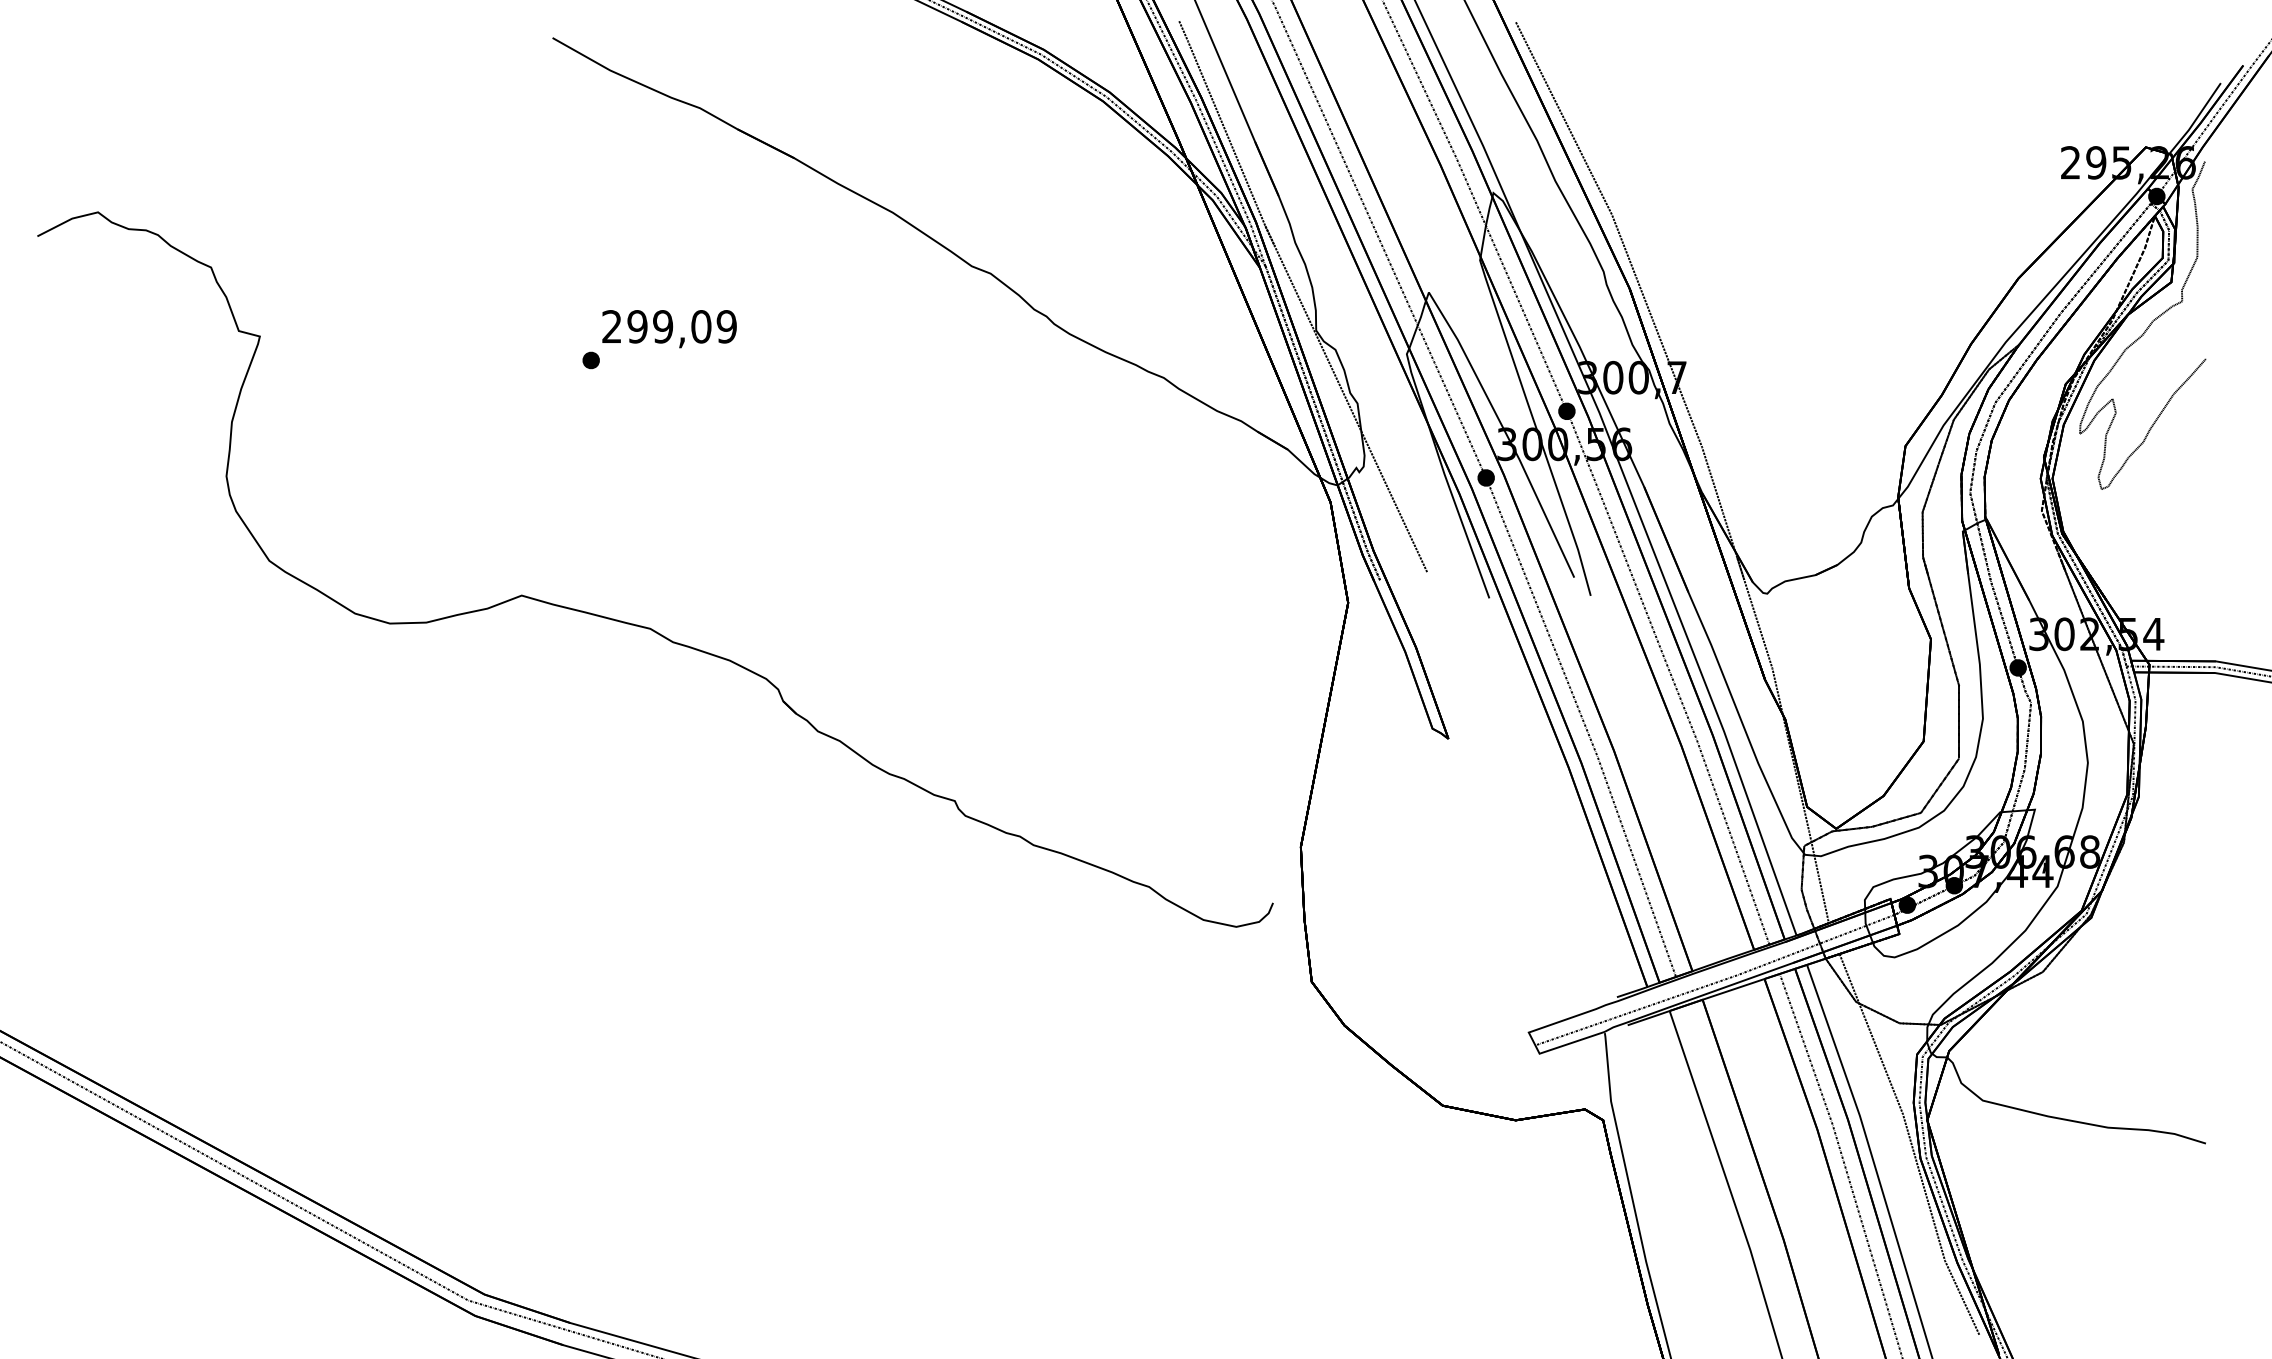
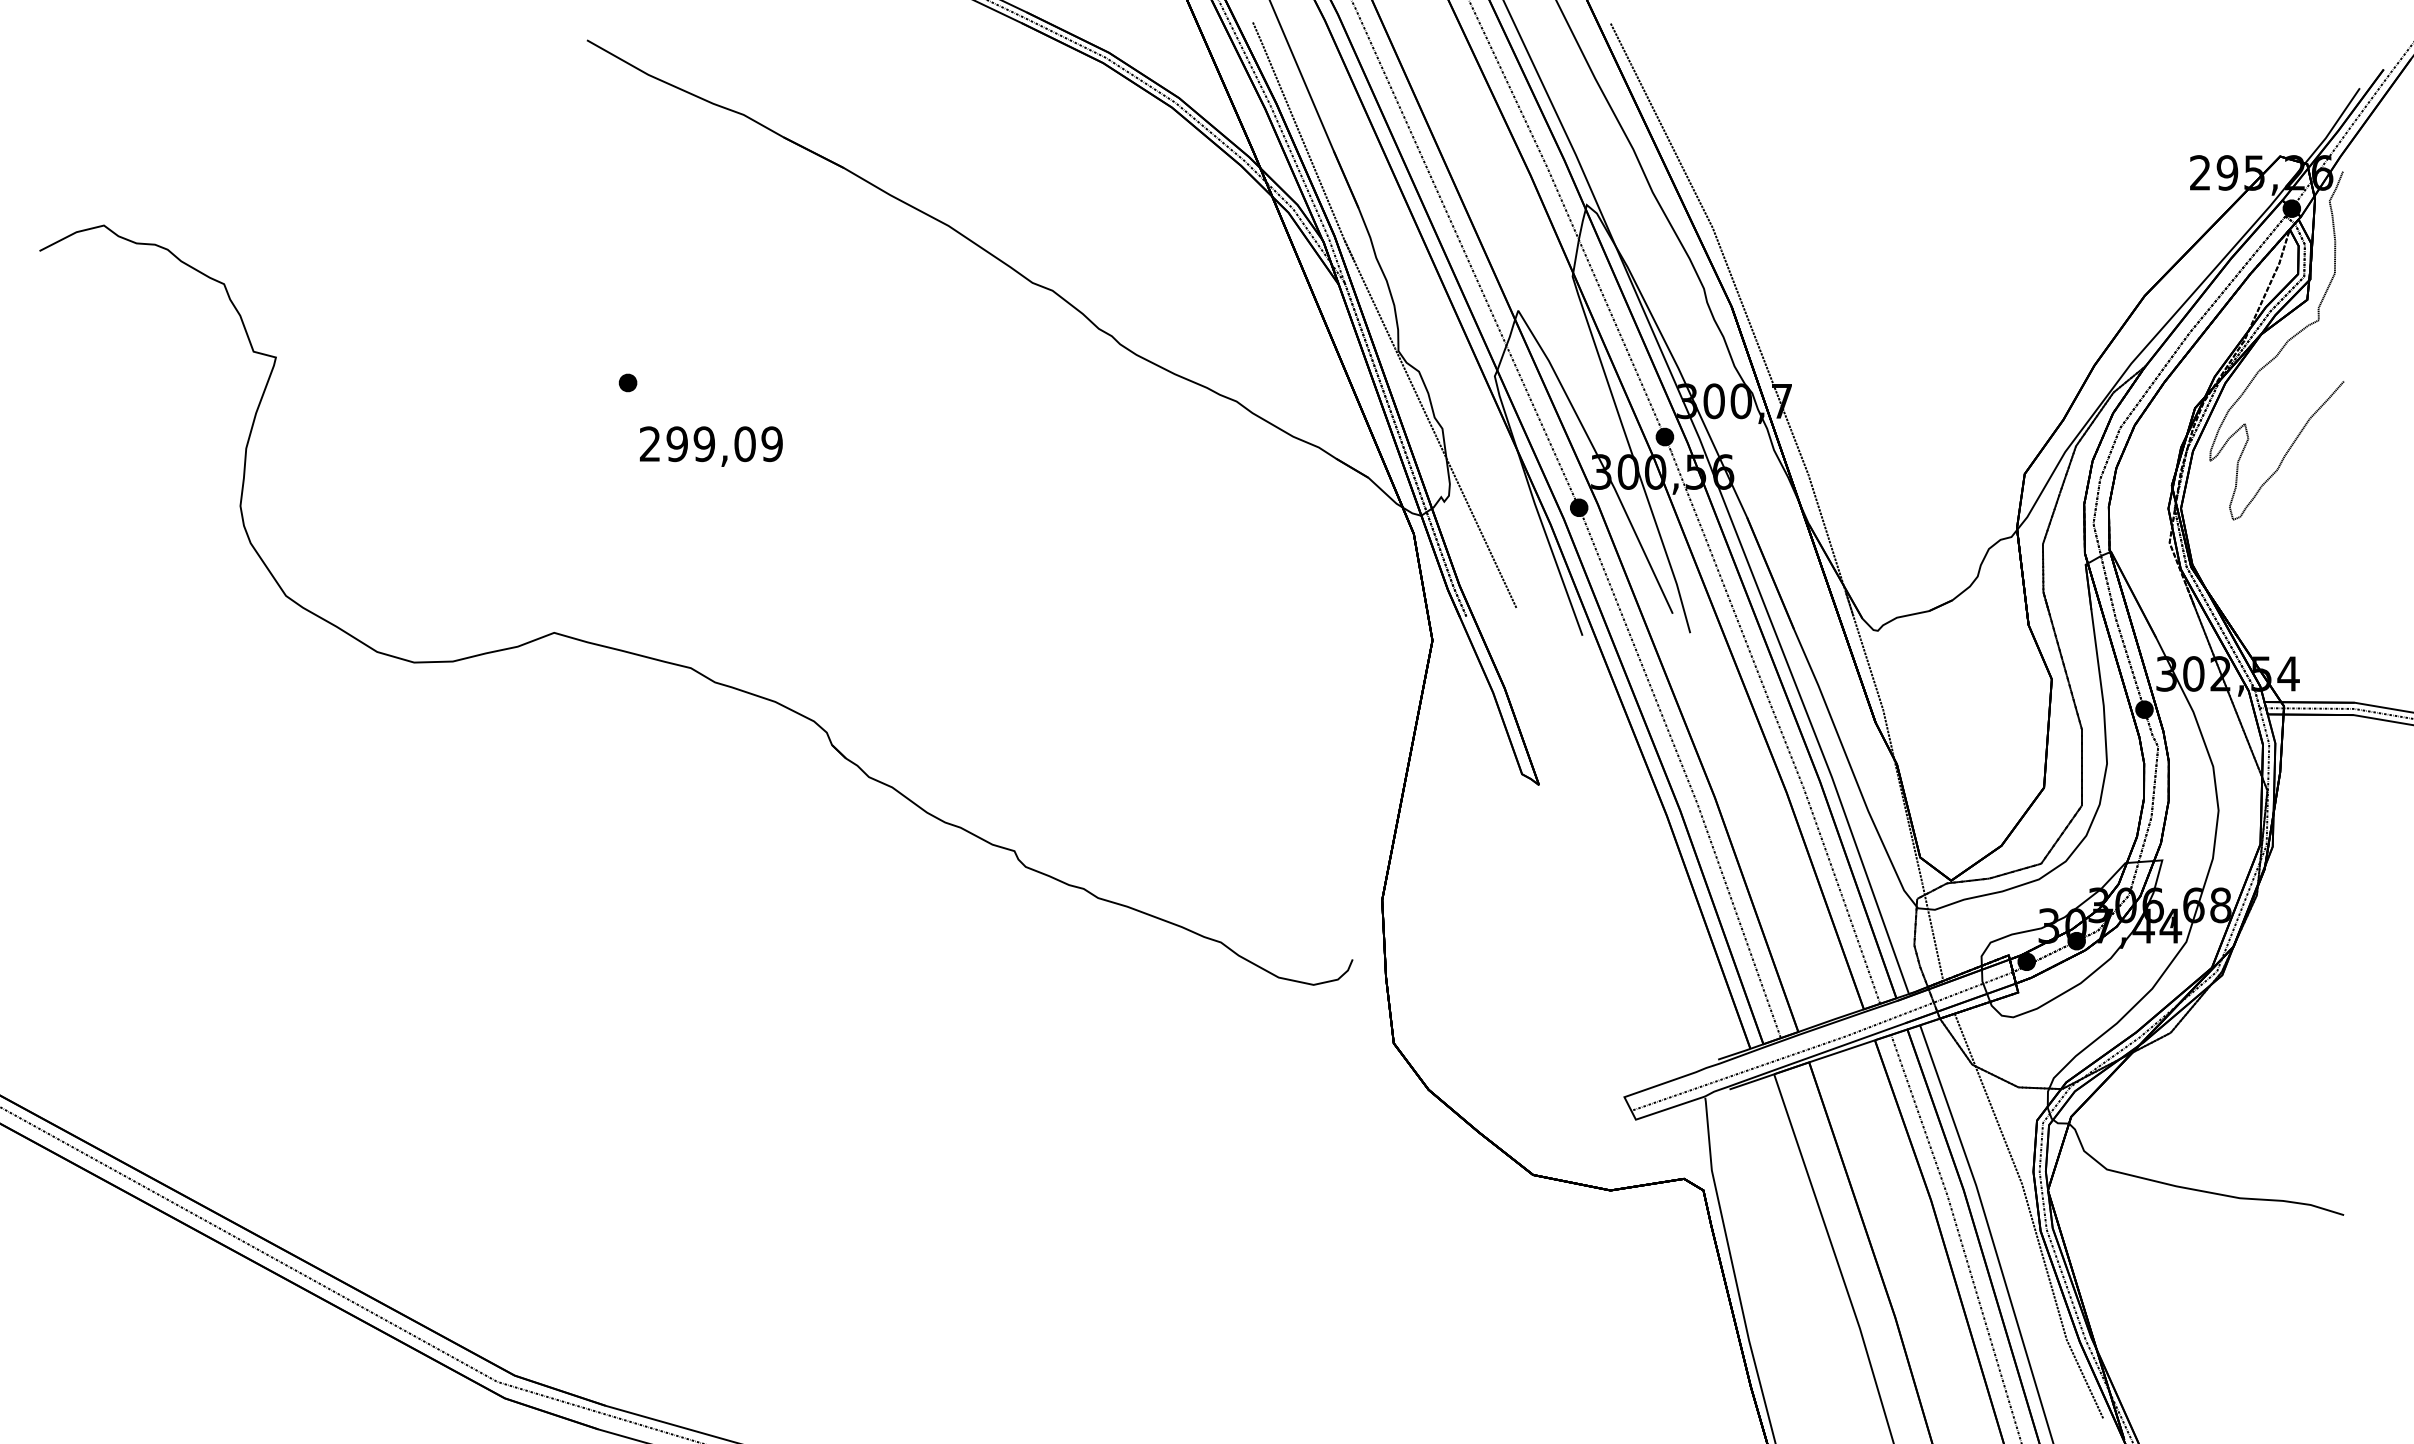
text: (669, 328) -> (711, 446), moved

